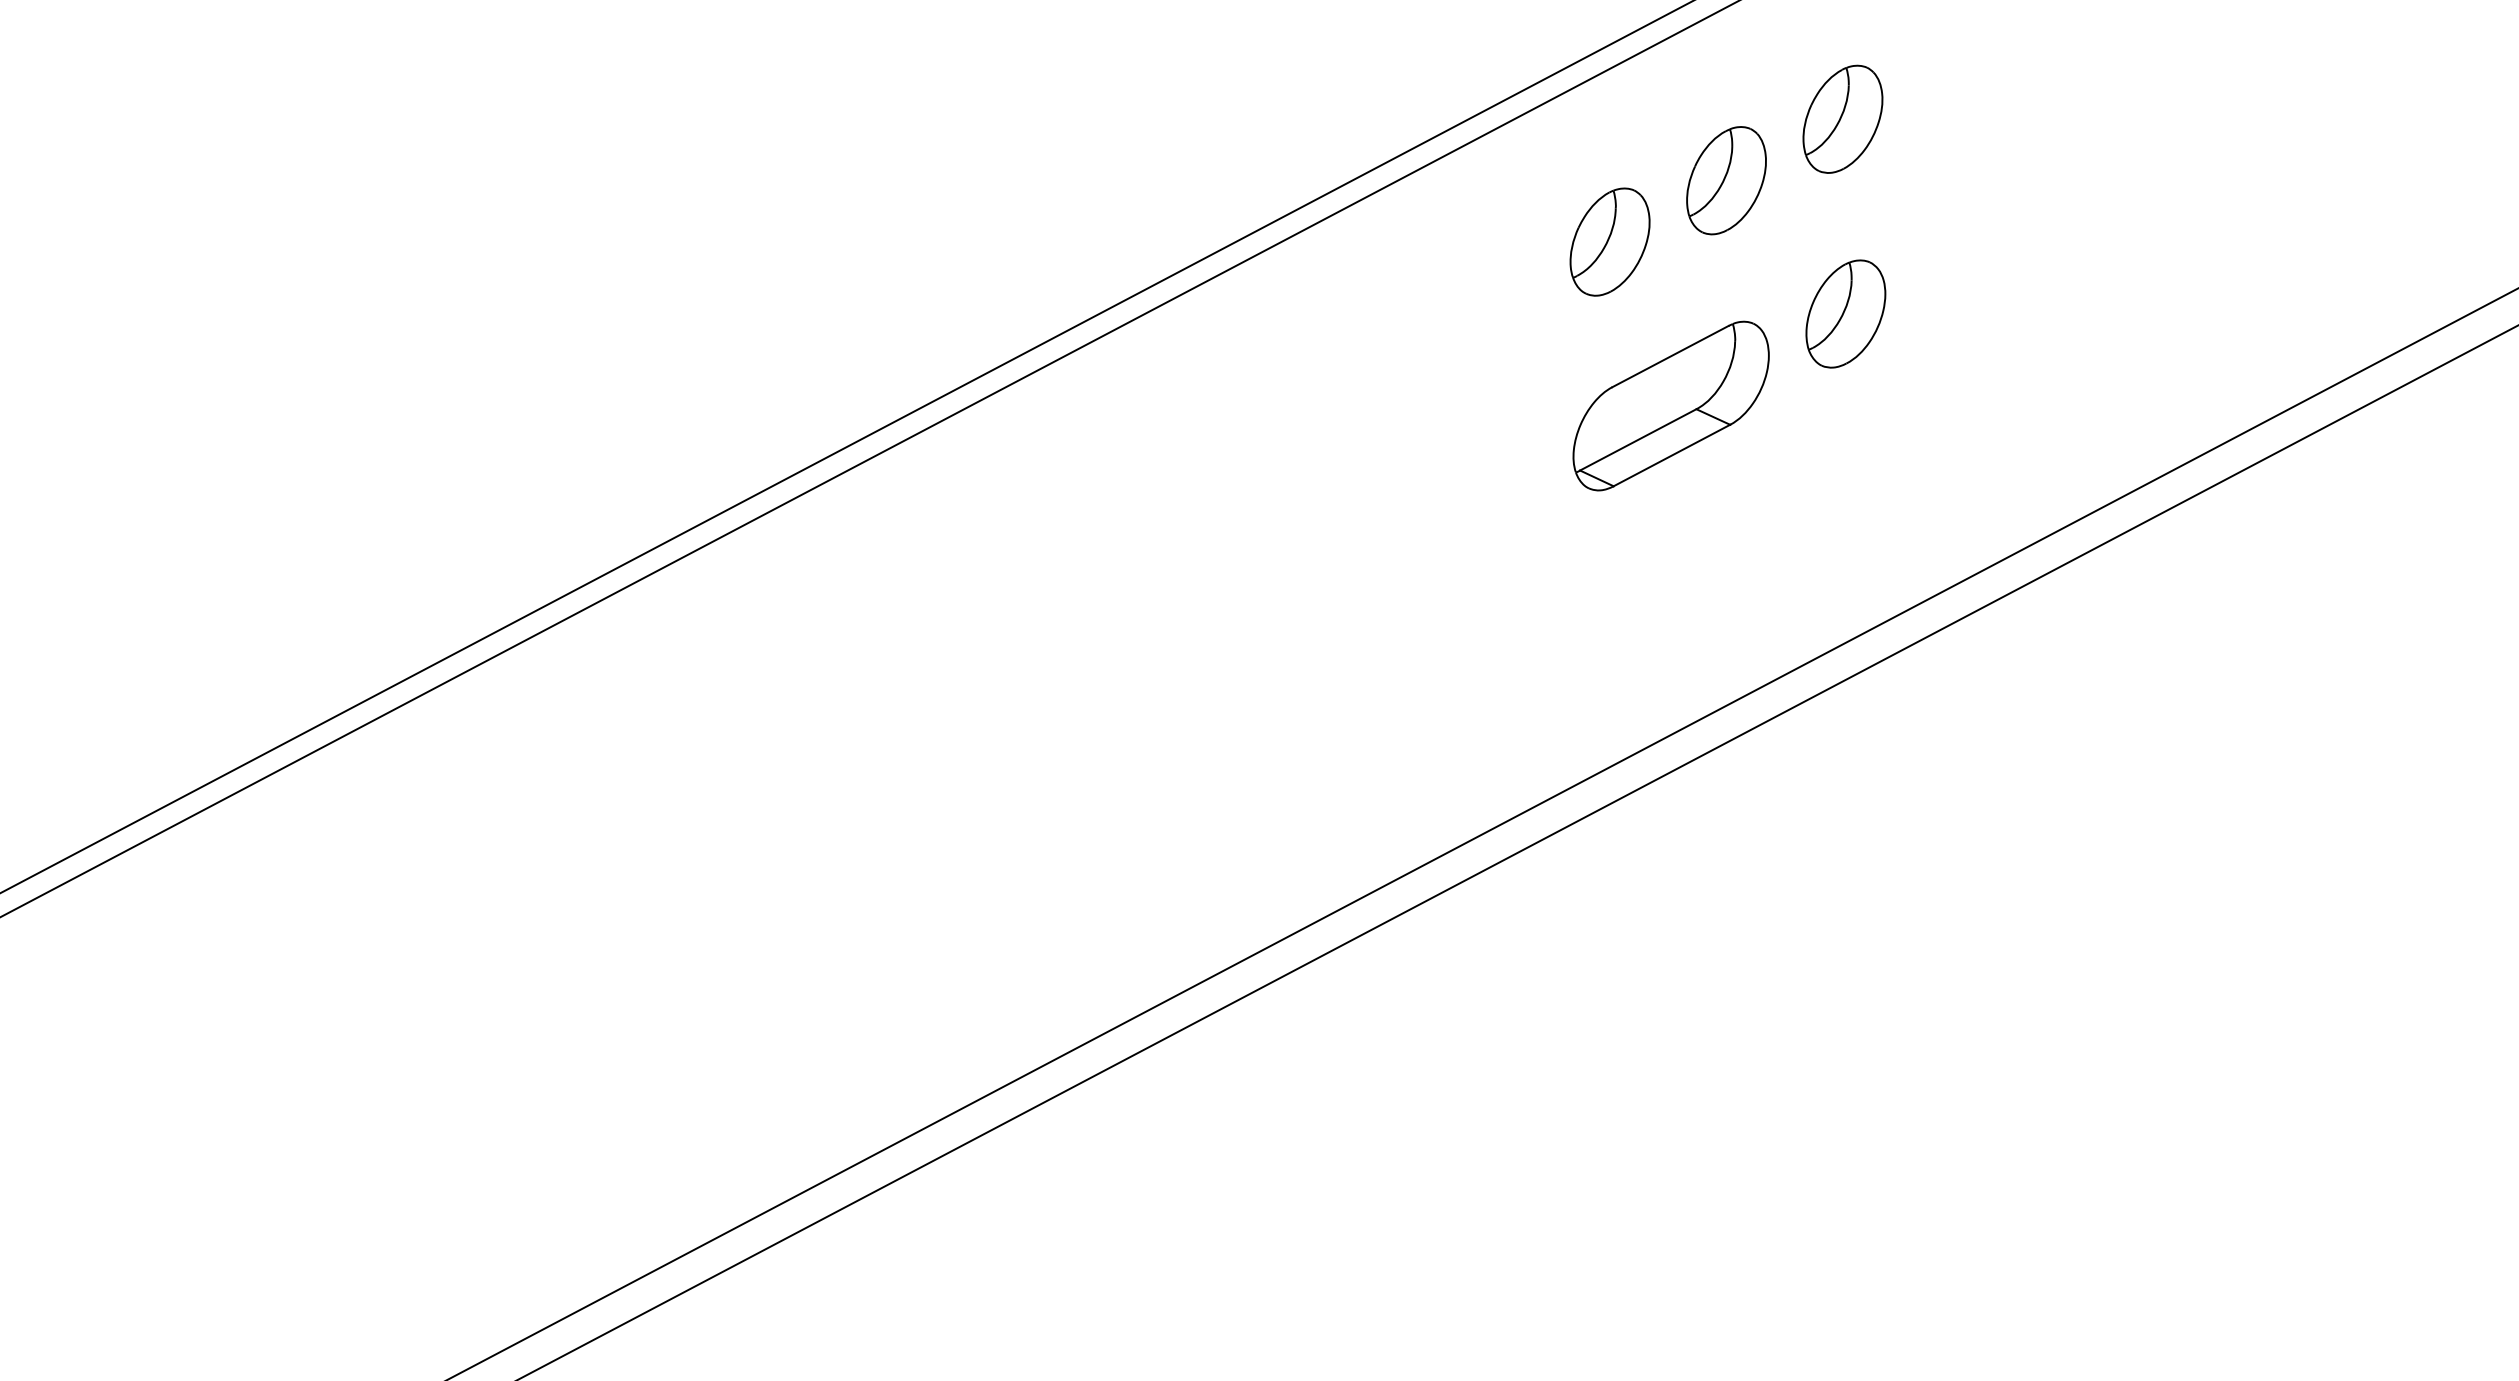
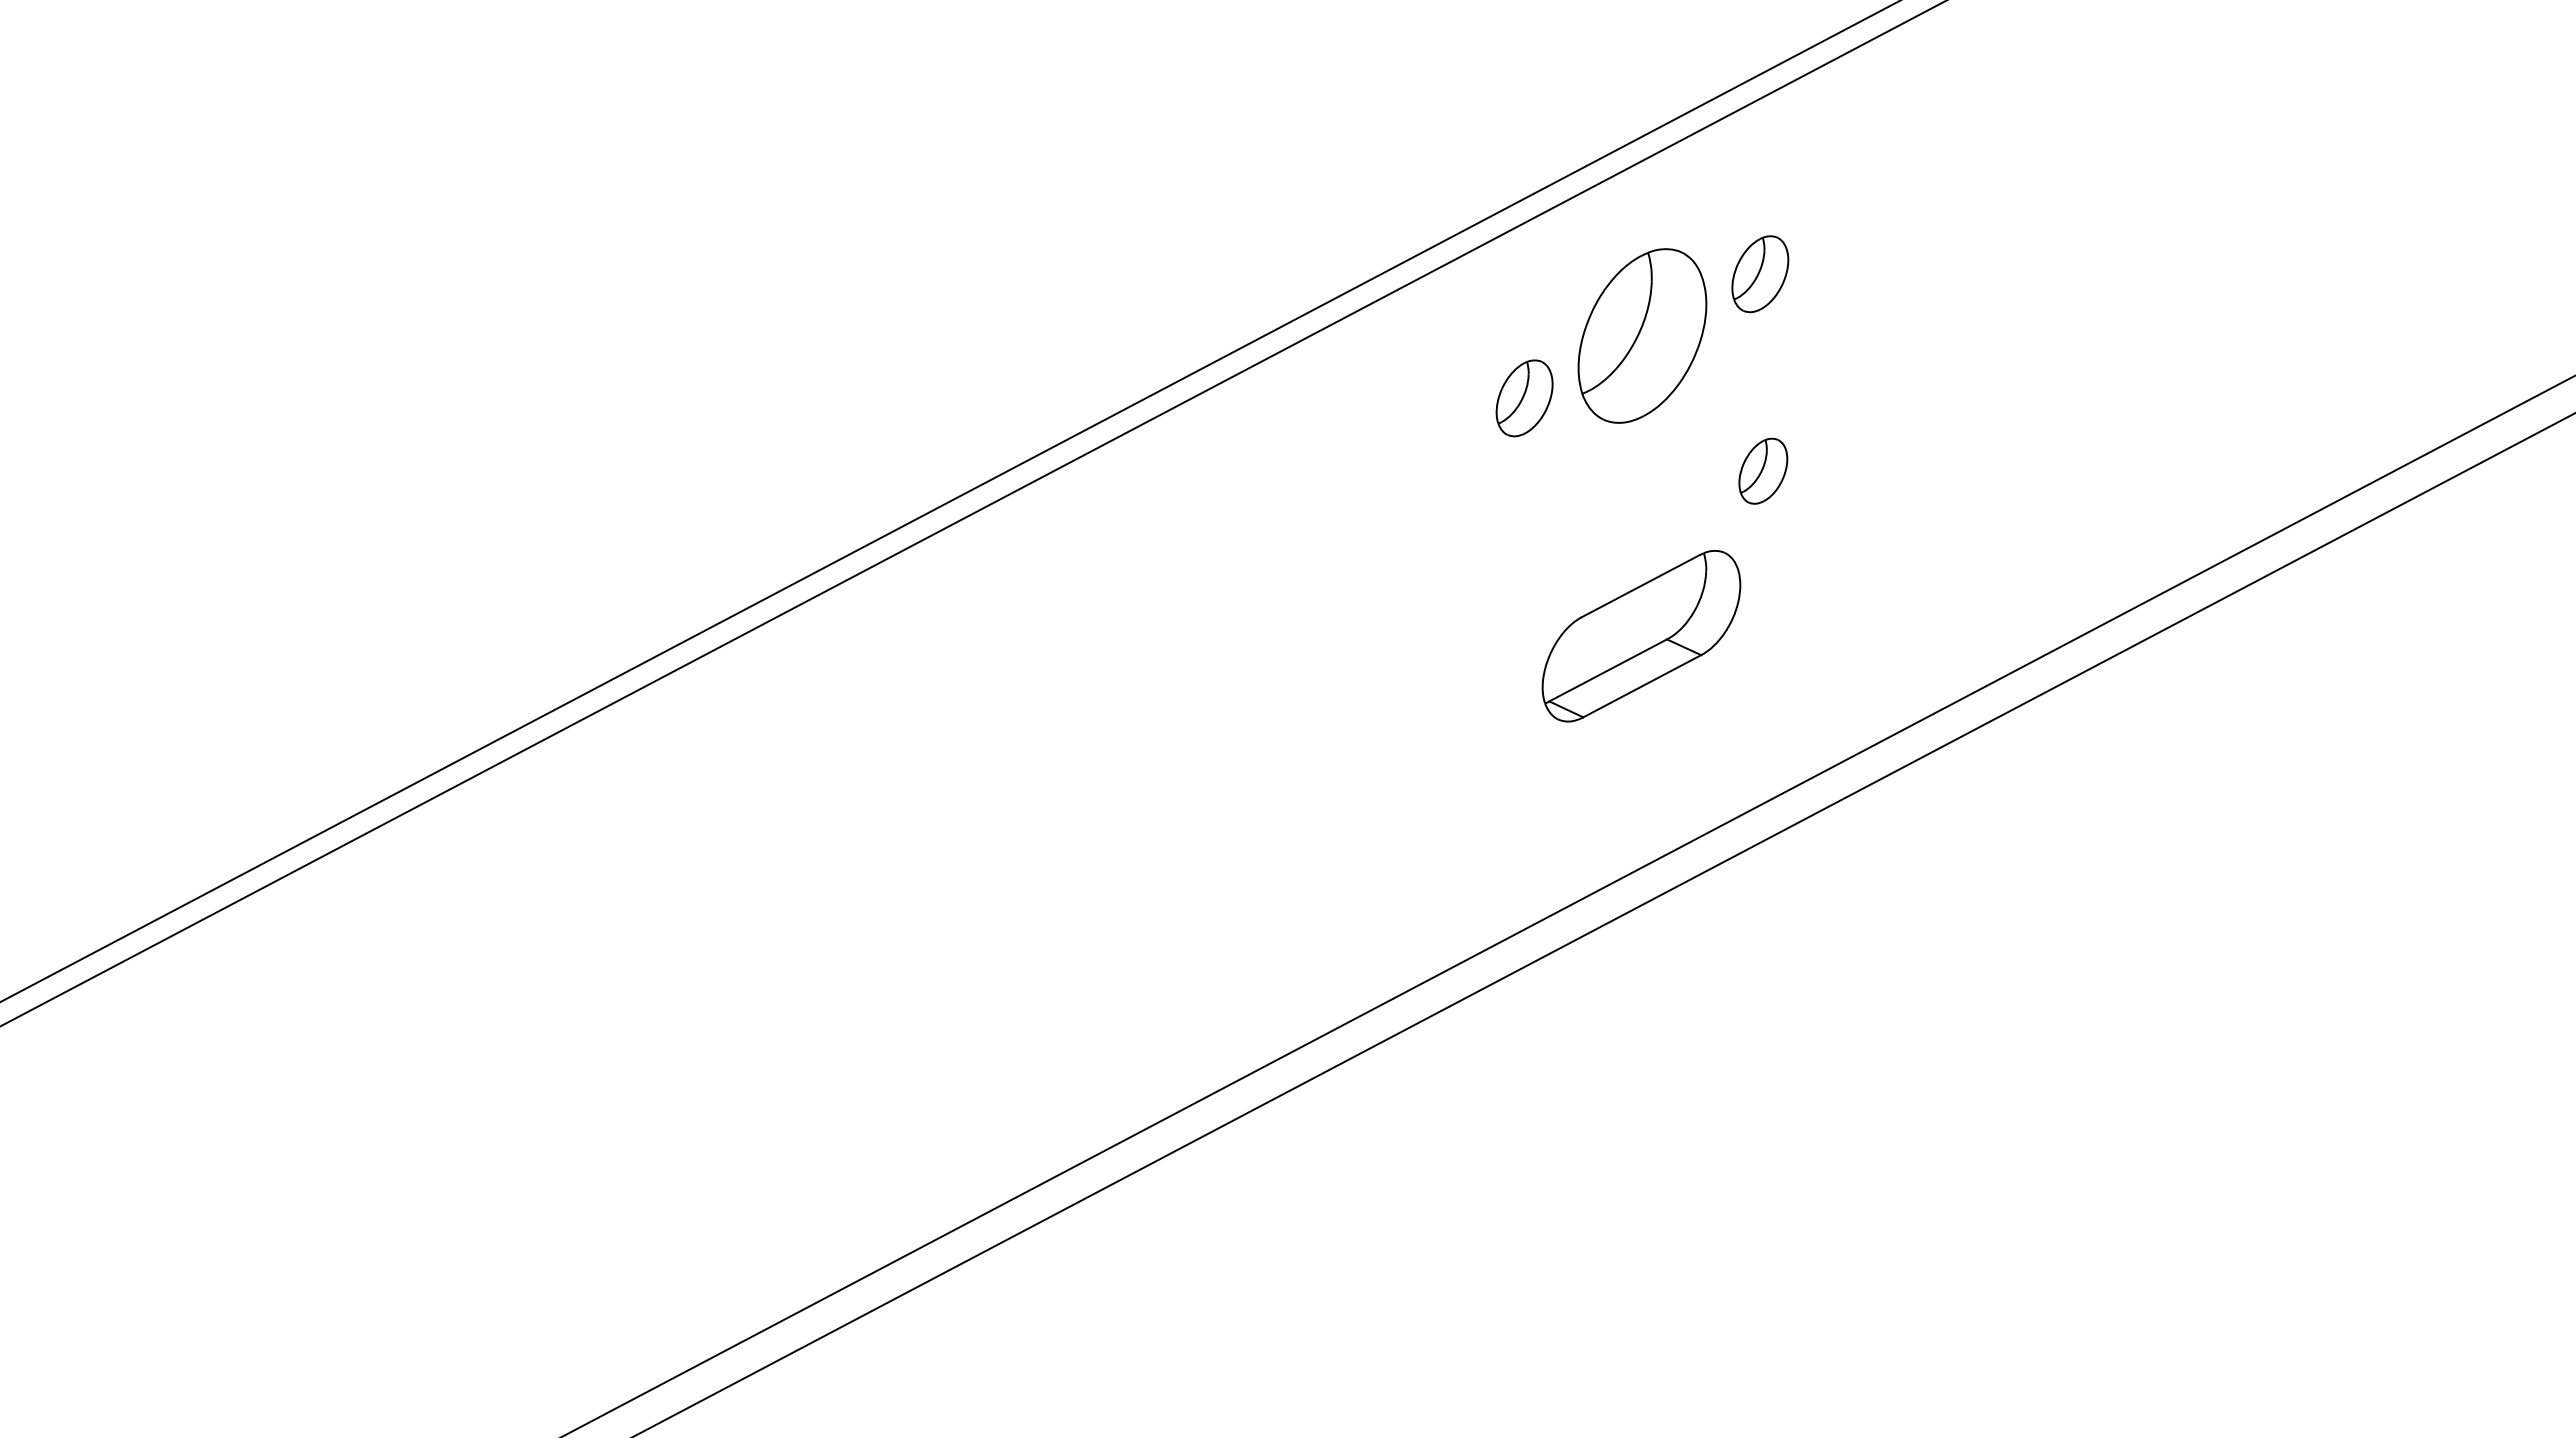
part: (1843, 119) -> (1760, 274), size x0.7
part: (1726, 180) -> (1642, 336), size x1.6
part: (1609, 242) -> (1524, 398), size x0.7
part: (1846, 314) -> (1763, 471), size x0.6
part: (1671, 406) -> (1641, 636), moved

